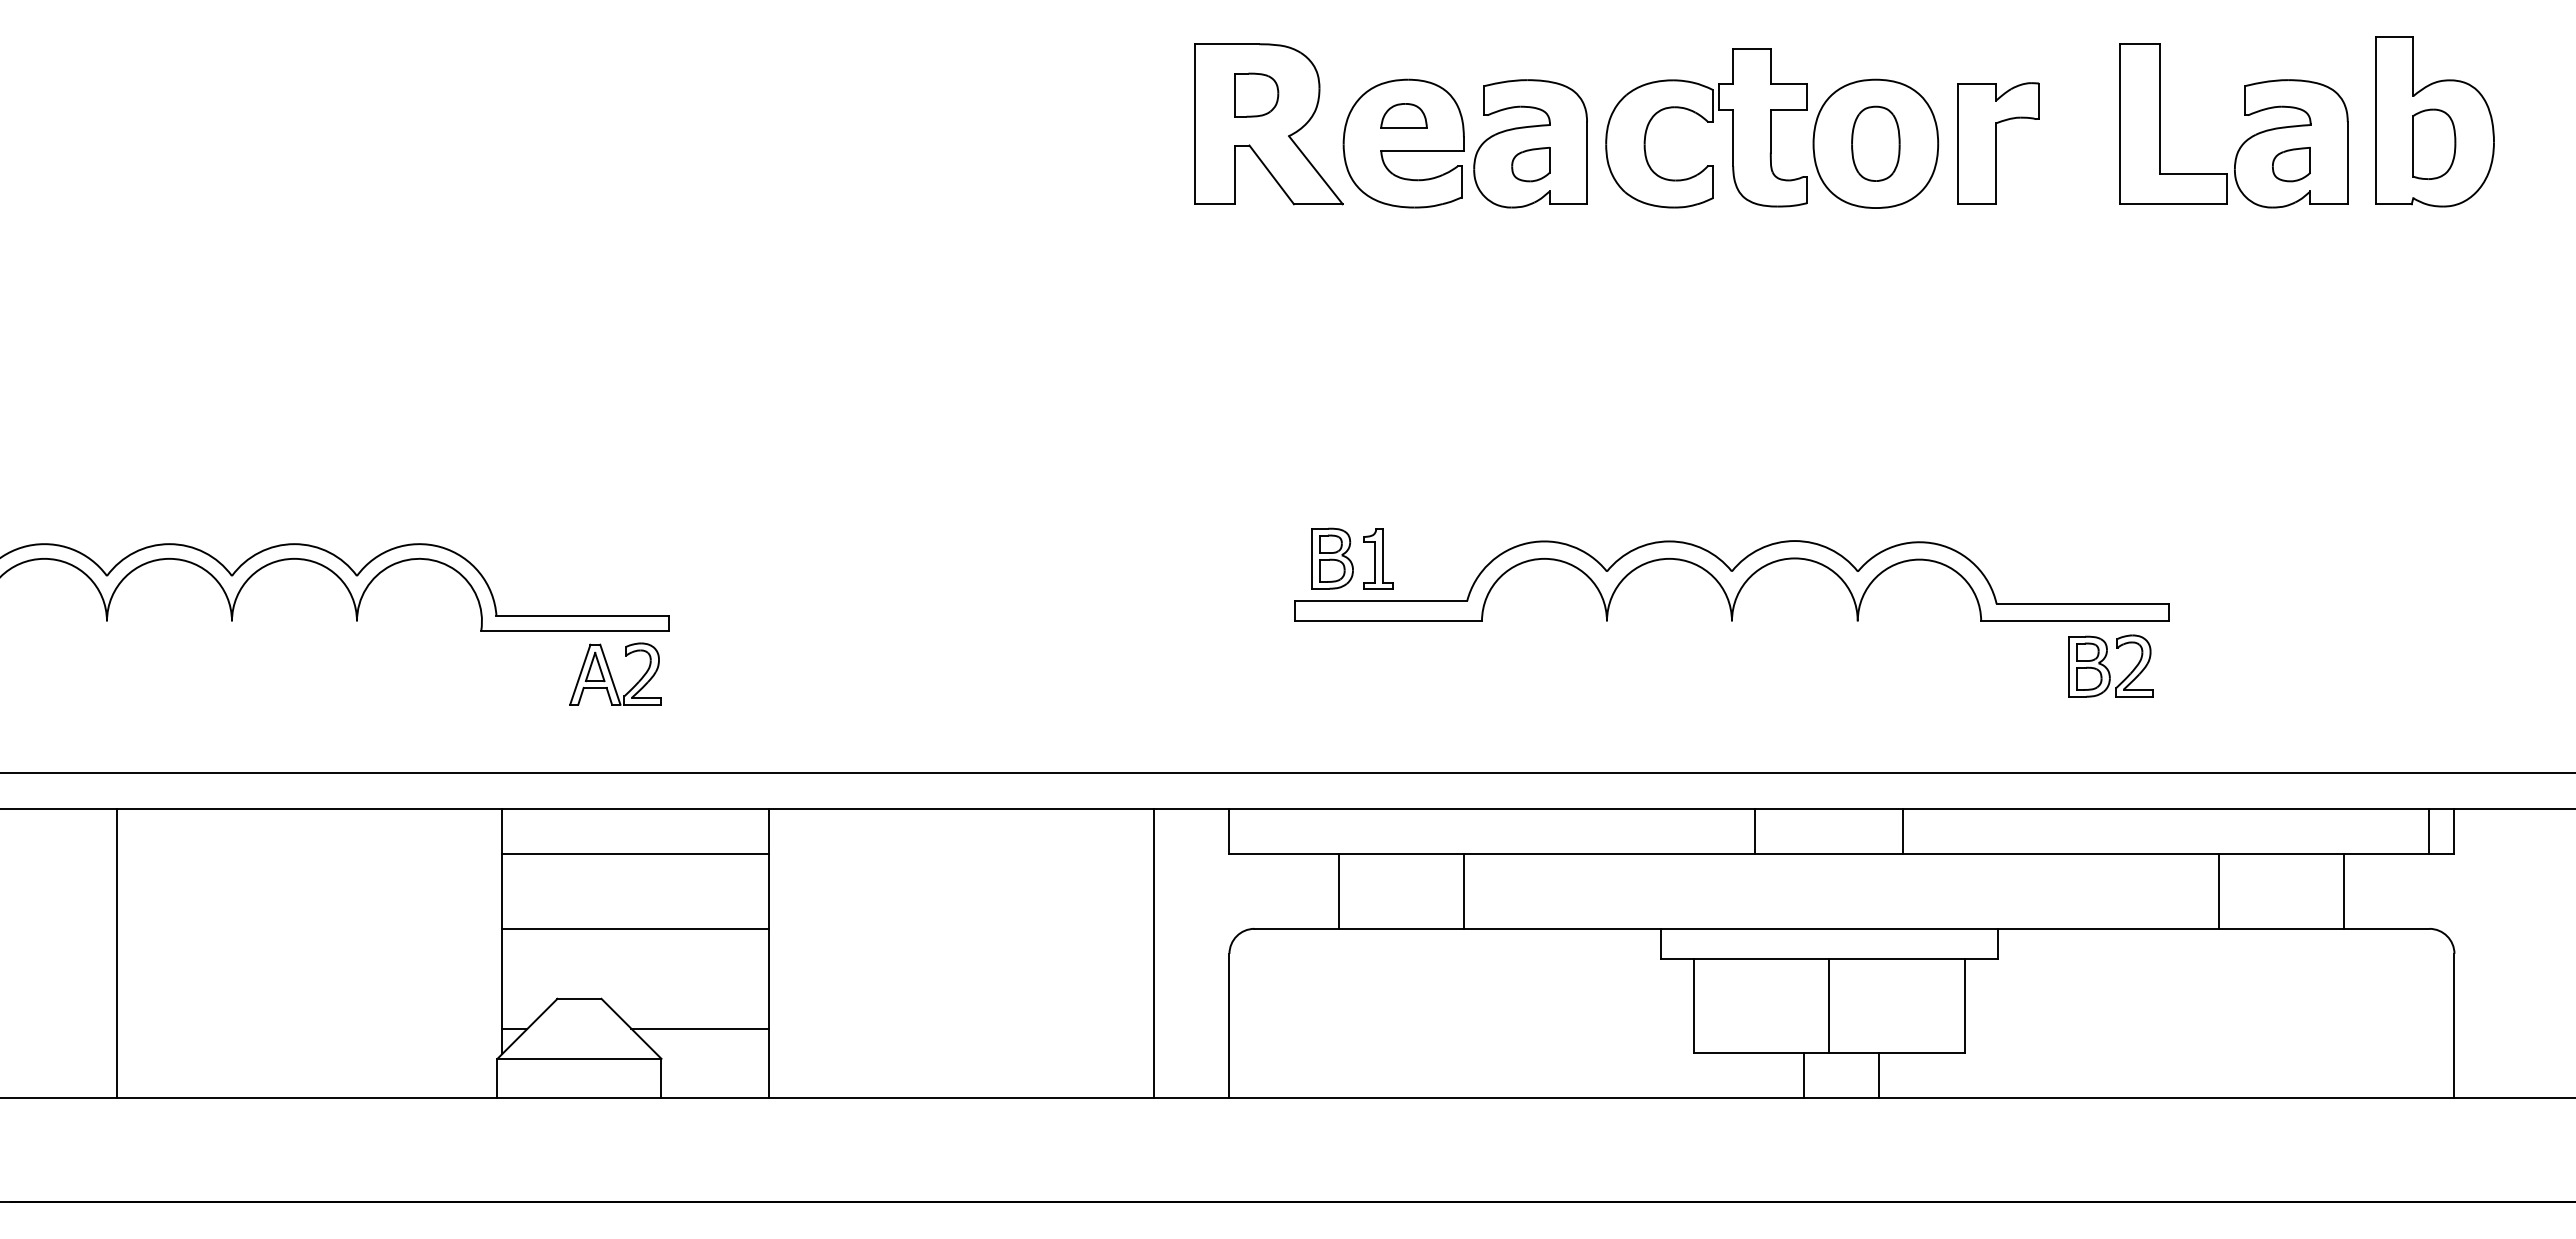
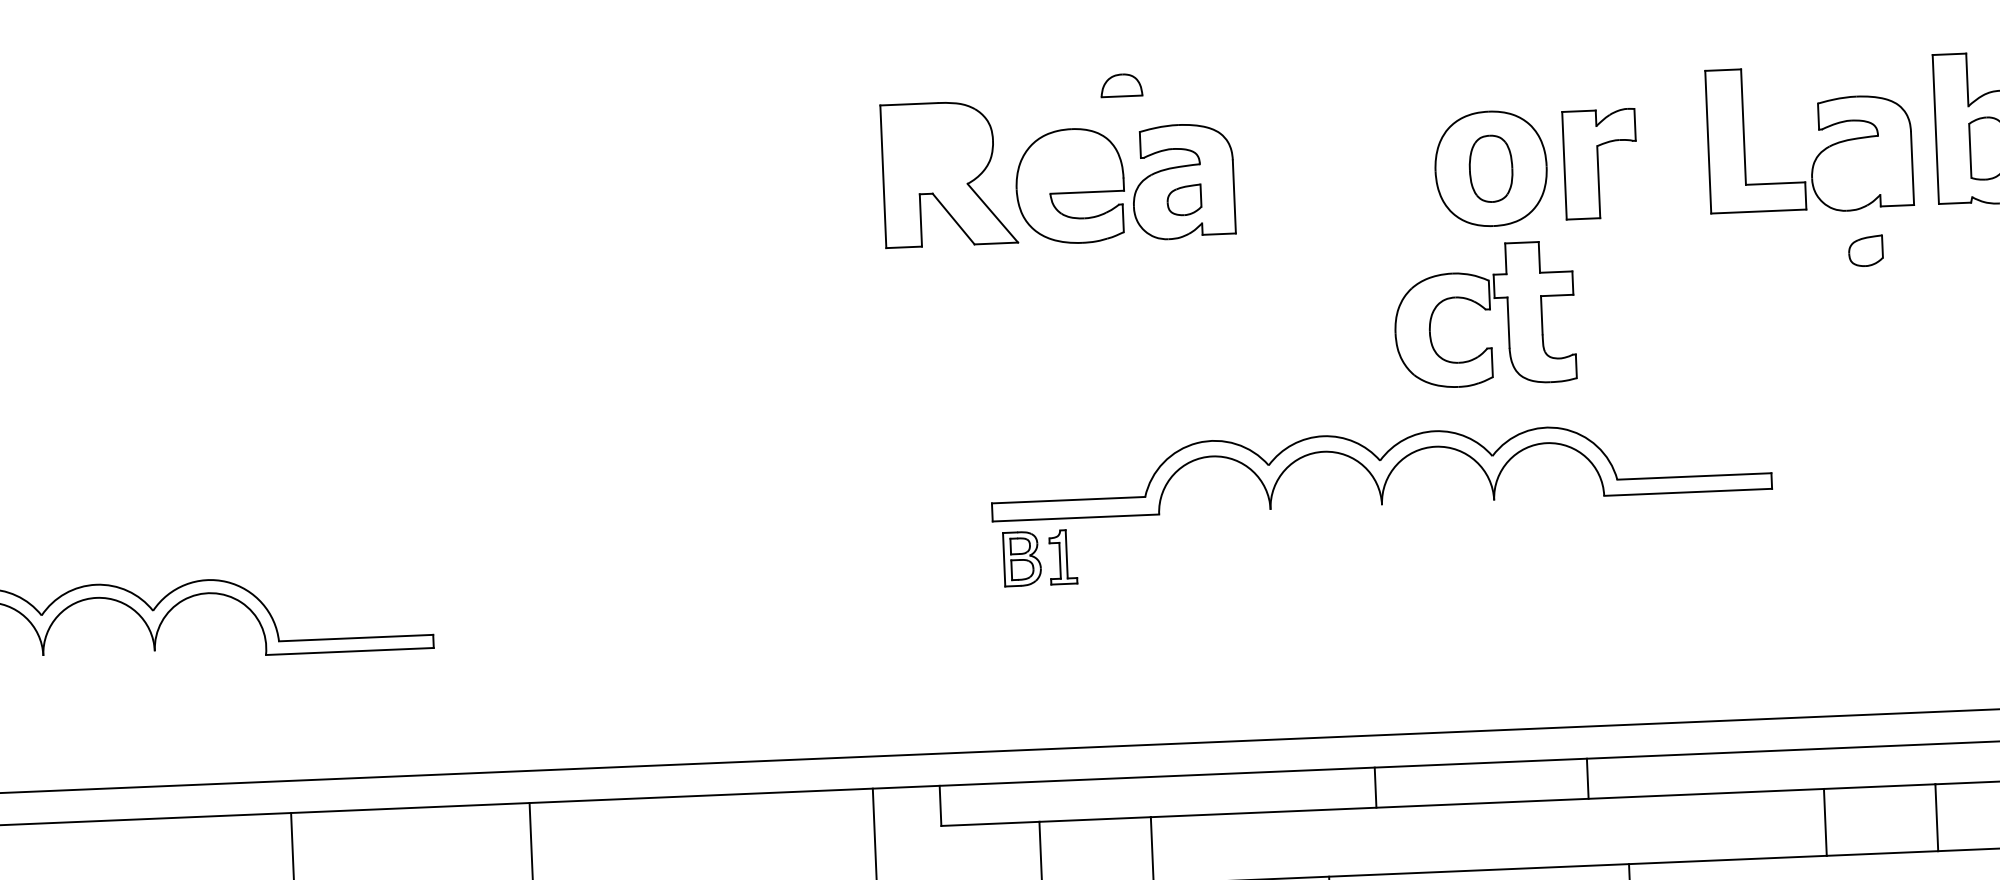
part: (1256, 94) -> (937, 147), removed
part: (1403, 115) -> (1121, 84), moved
part: (1707, 122) -> (1485, 309), moved
part: (2291, 164) -> (1865, 251), moved
part: (1731, 580) -> (1380, 468), moved
part: (2110, 665) -> (1719, 625), removed
part: (615, 673) -> (387, 688), removed
line: (1755, 830) -> (1375, 786), moved
line: (1903, 830) -> (1587, 778), moved
line: (635, 853) -> (411, 847), removed

